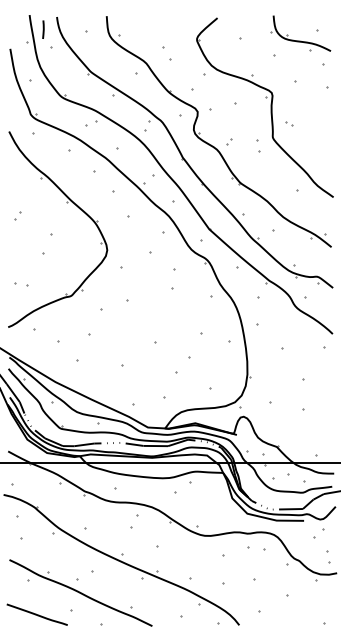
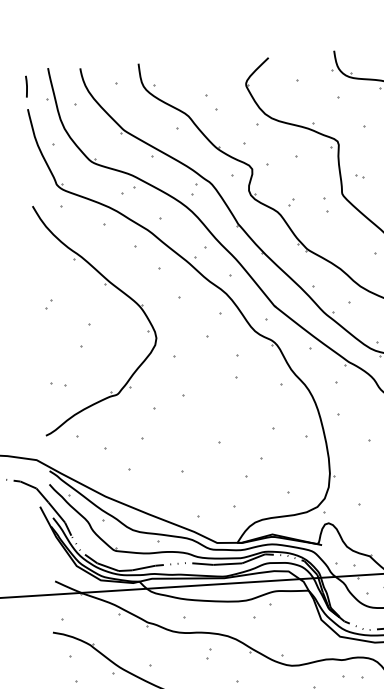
line: (43, 29) -> (26, 86), moved
part: (134, 521) -> (208, 654), size x0.62

